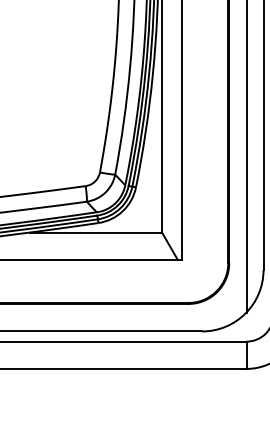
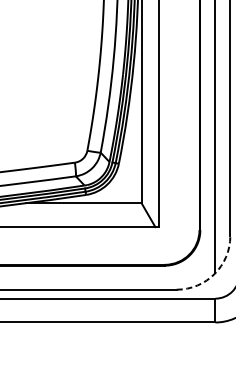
arc: (245, 313) -> (214, 274), solid -> dashed

